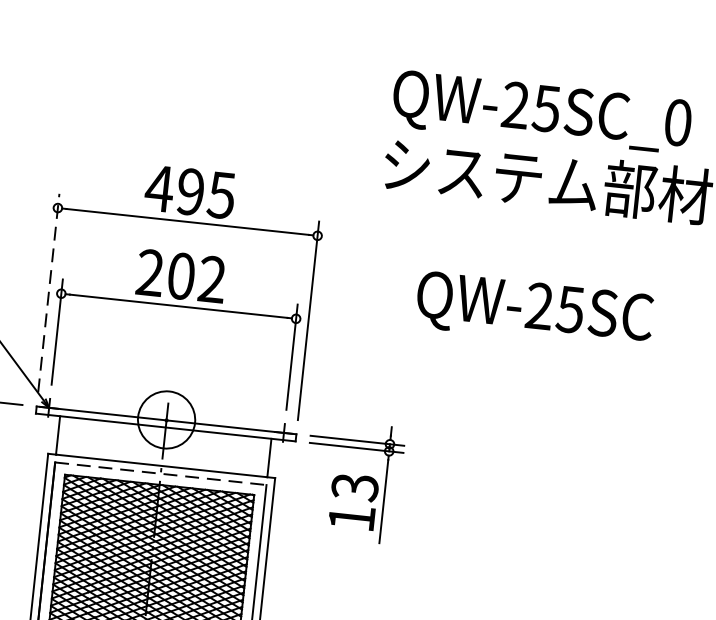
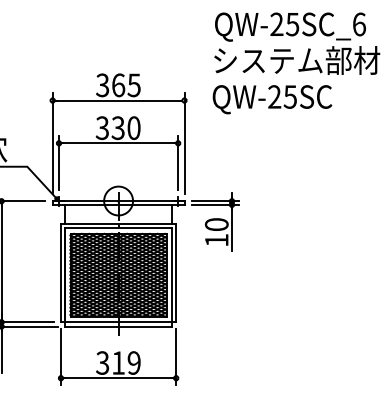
text: (678, 122) -> (359, 24), QW-25SC_0 -> QW-25SC_6
text: (174, 190) -> (110, 85), 495 -> 365
text: (179, 276) -> (117, 128), 202 -> 330
line: (48, 292) -> (52, 143), dashed -> solid
text: (534, 310) -> (272, 99), moved
line: (160, 474) -> (118, 228), dashed -> solid
text: (354, 486) -> (216, 224), 13 -> 10

